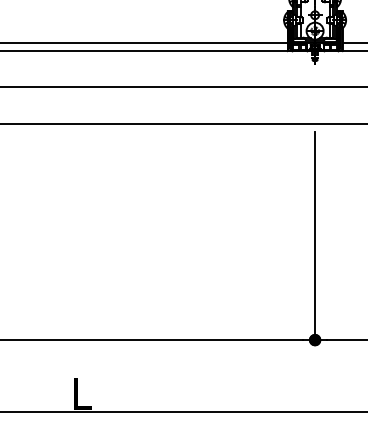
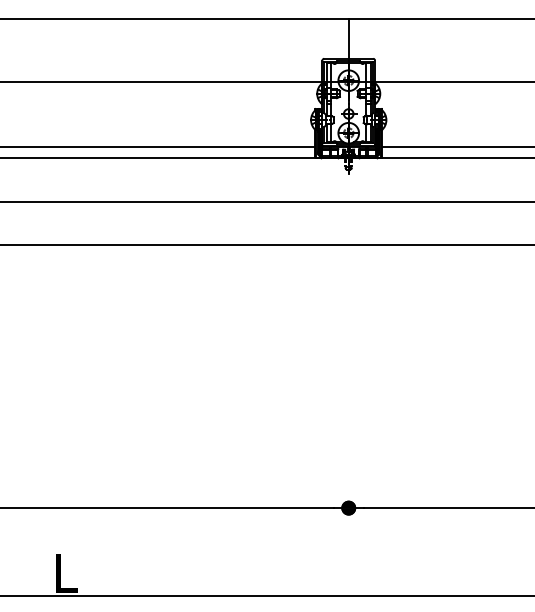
line: (314, 236) -> (348, 382), removed

